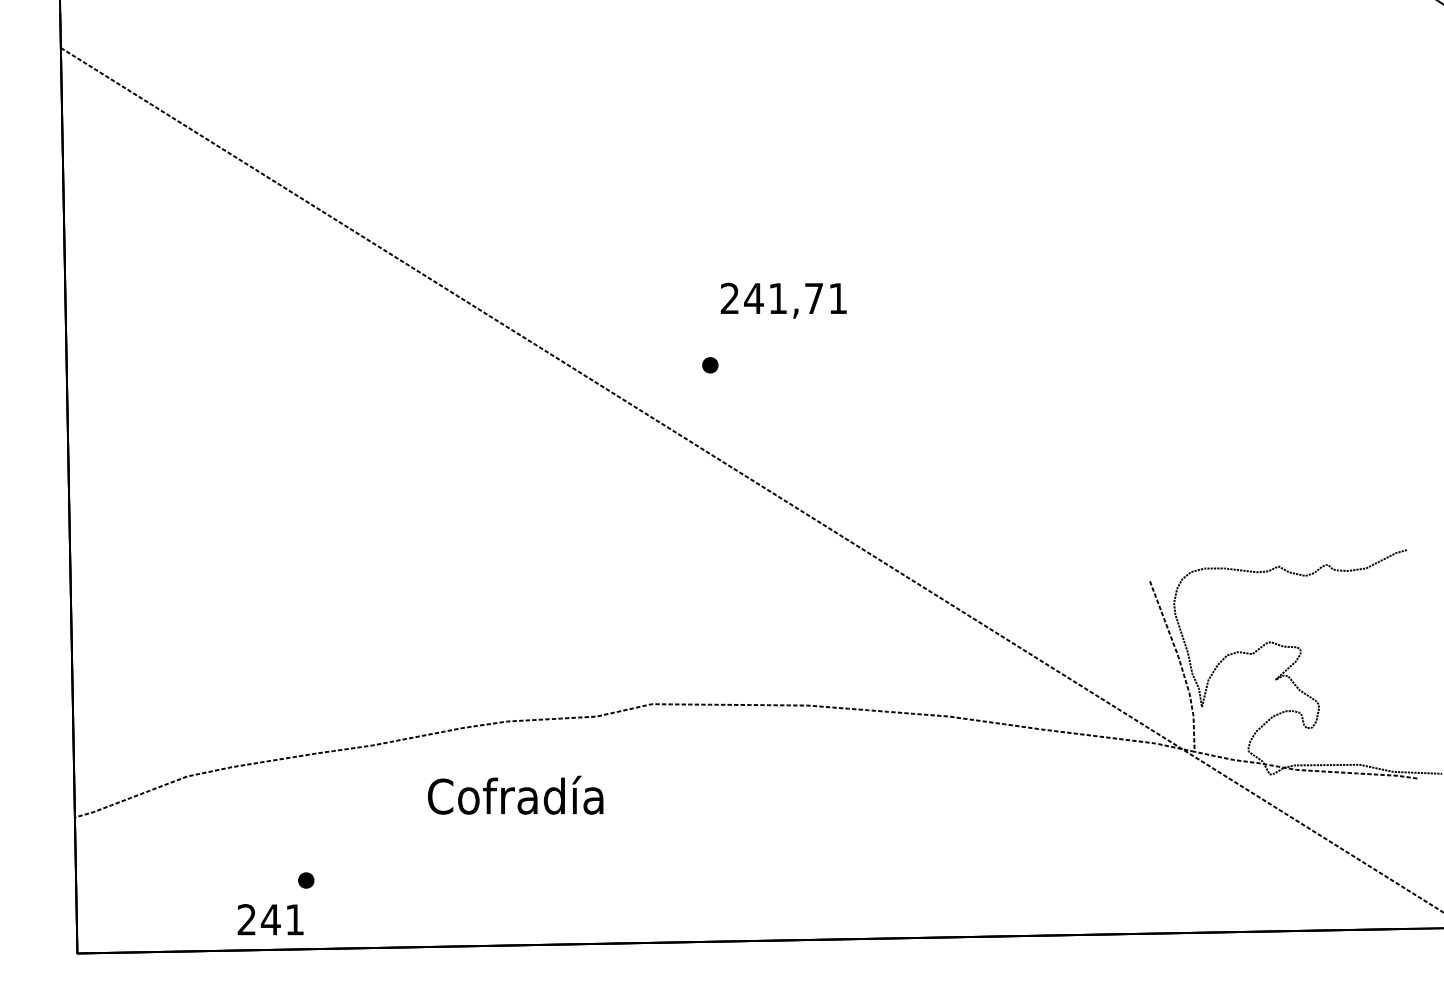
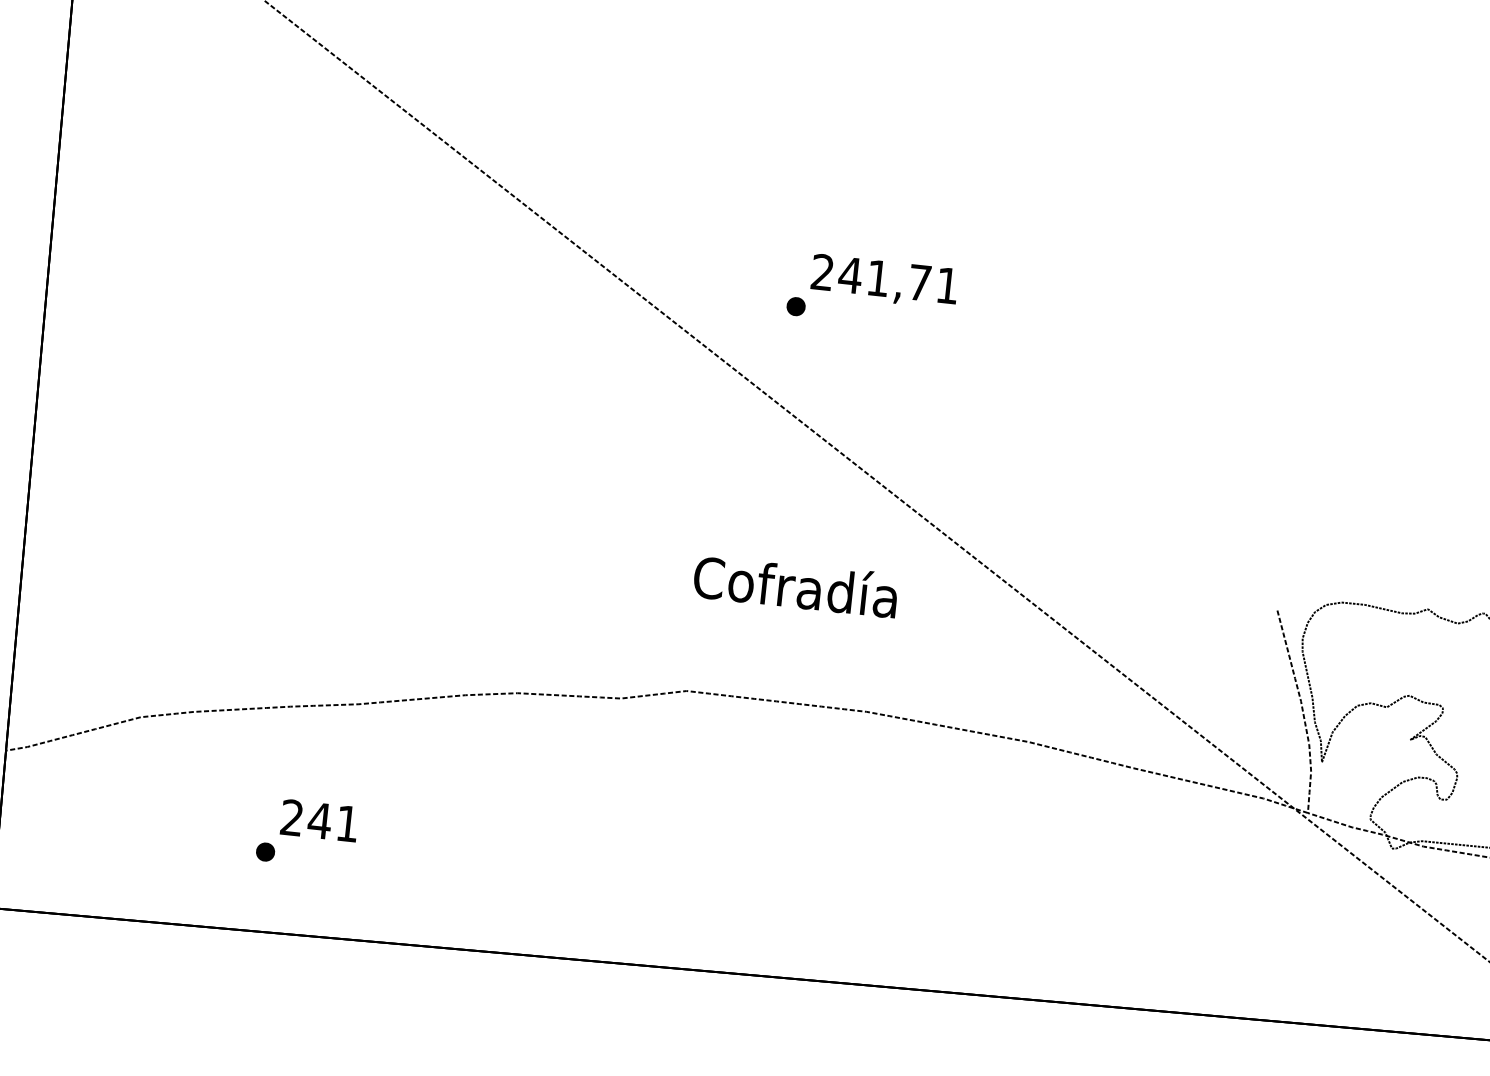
text: (783, 300) -> (884, 281), moved
text: (515, 794) -> (795, 584), moved
text: (270, 919) -> (319, 820), moved

